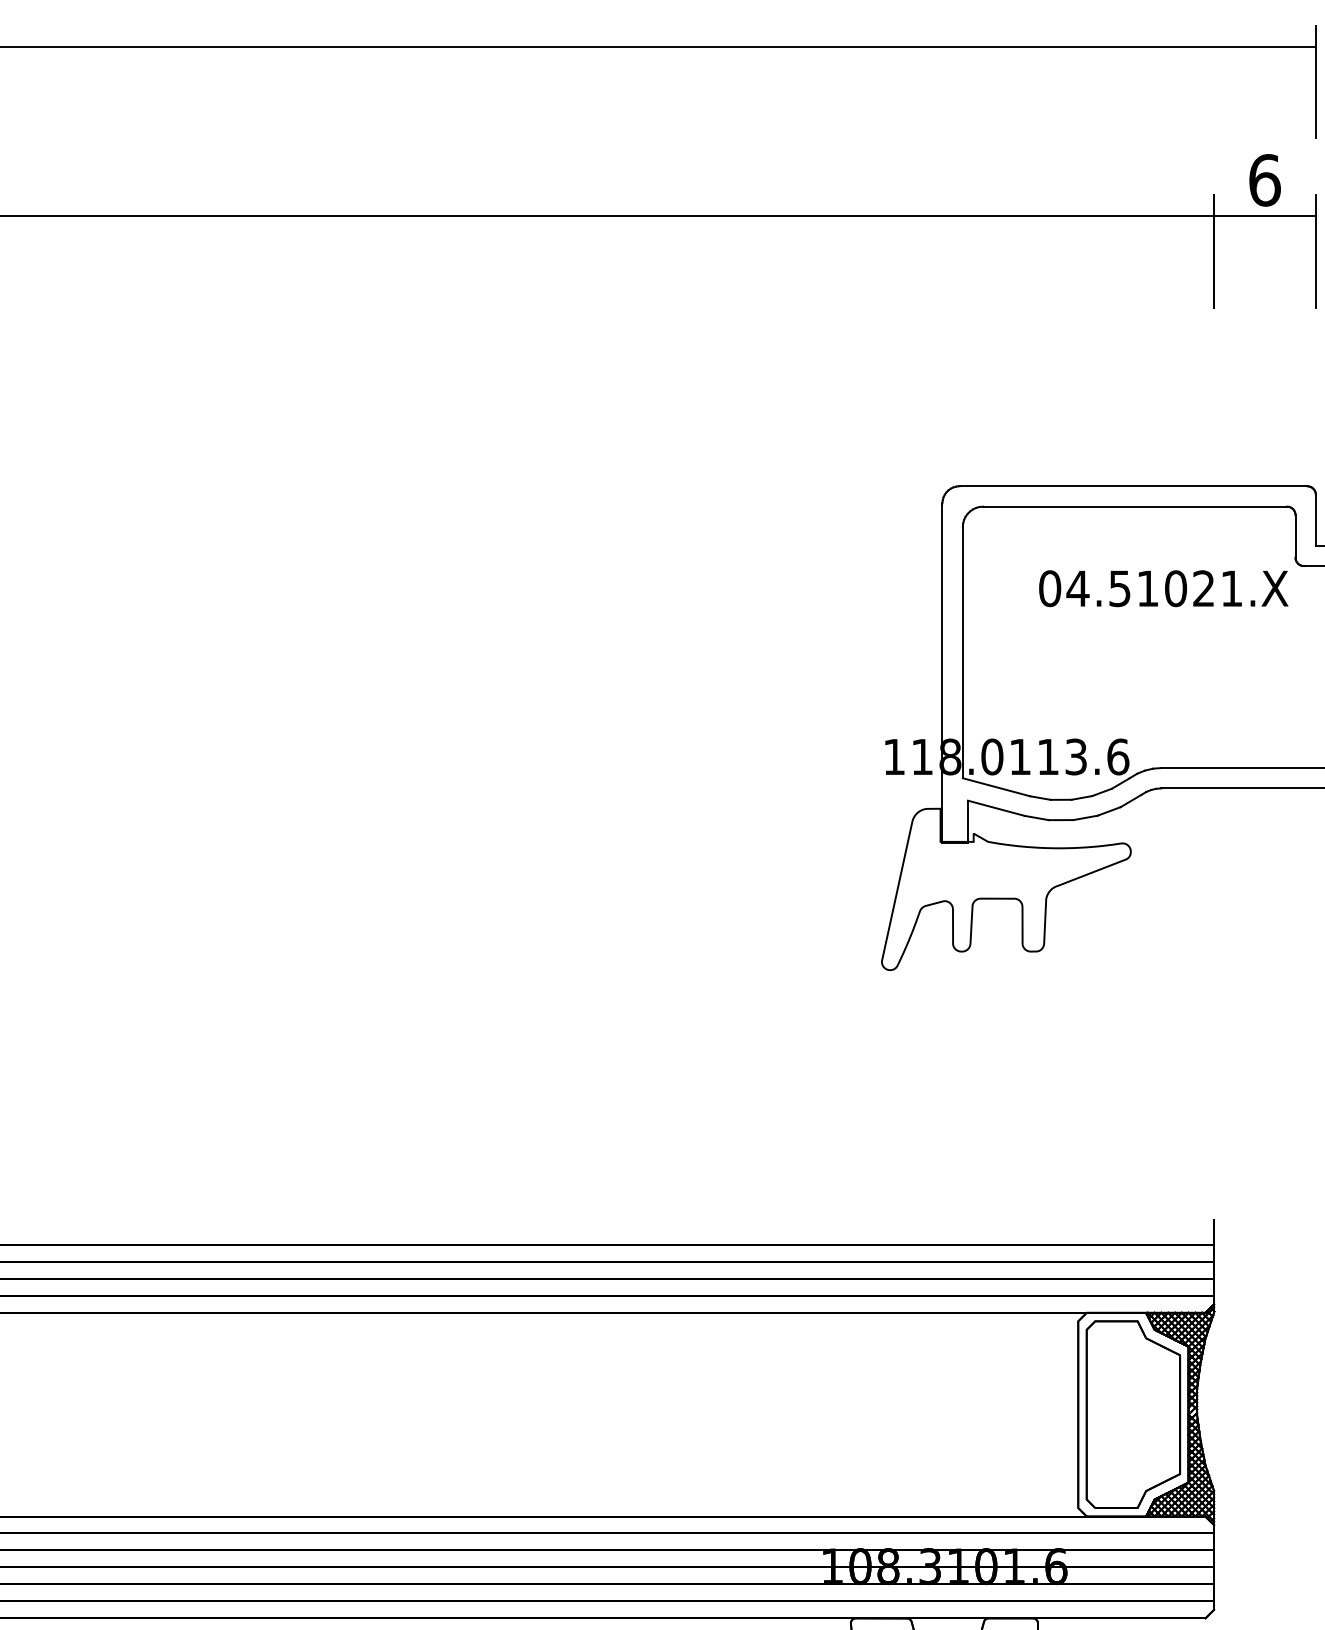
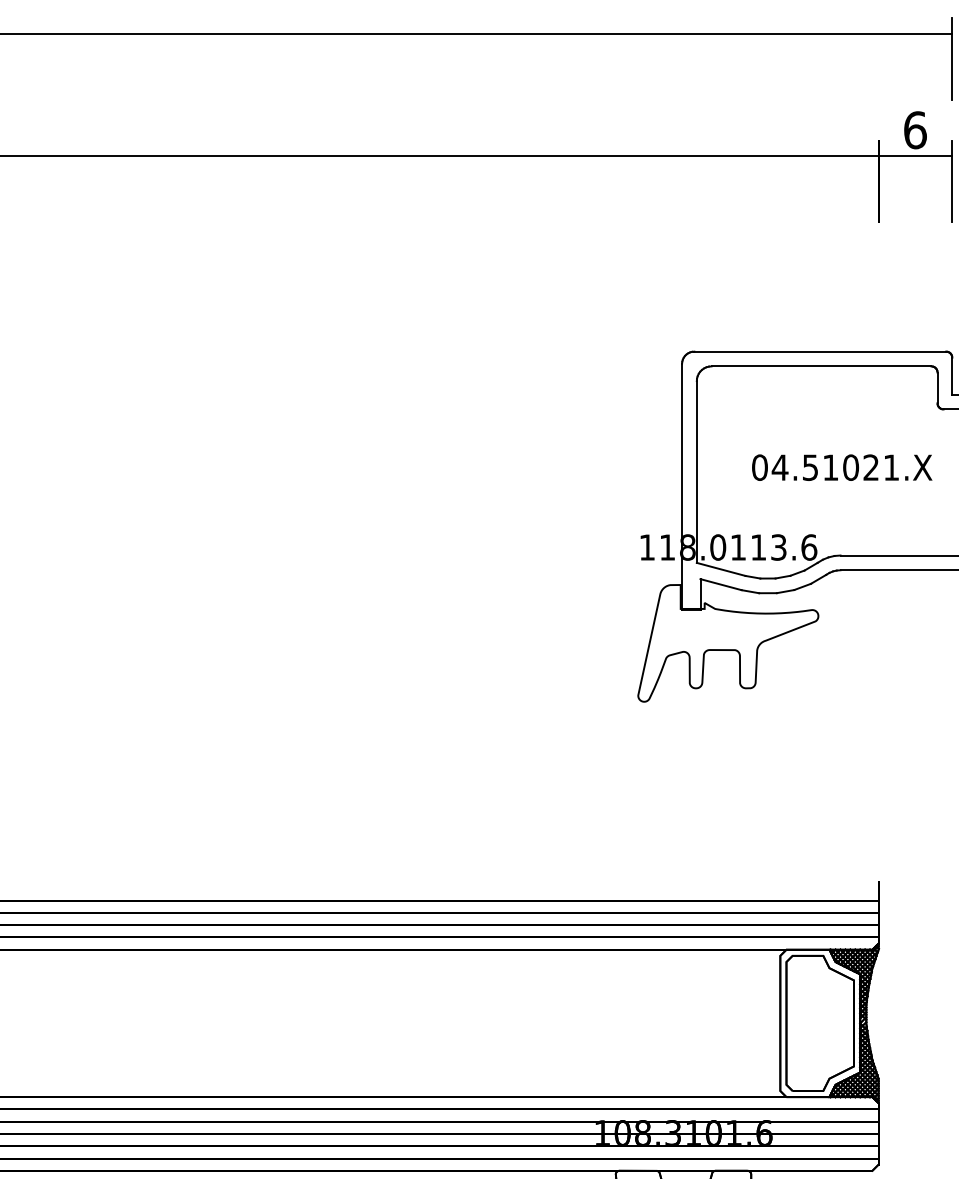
text: (1163, 588) -> (842, 467), moved

